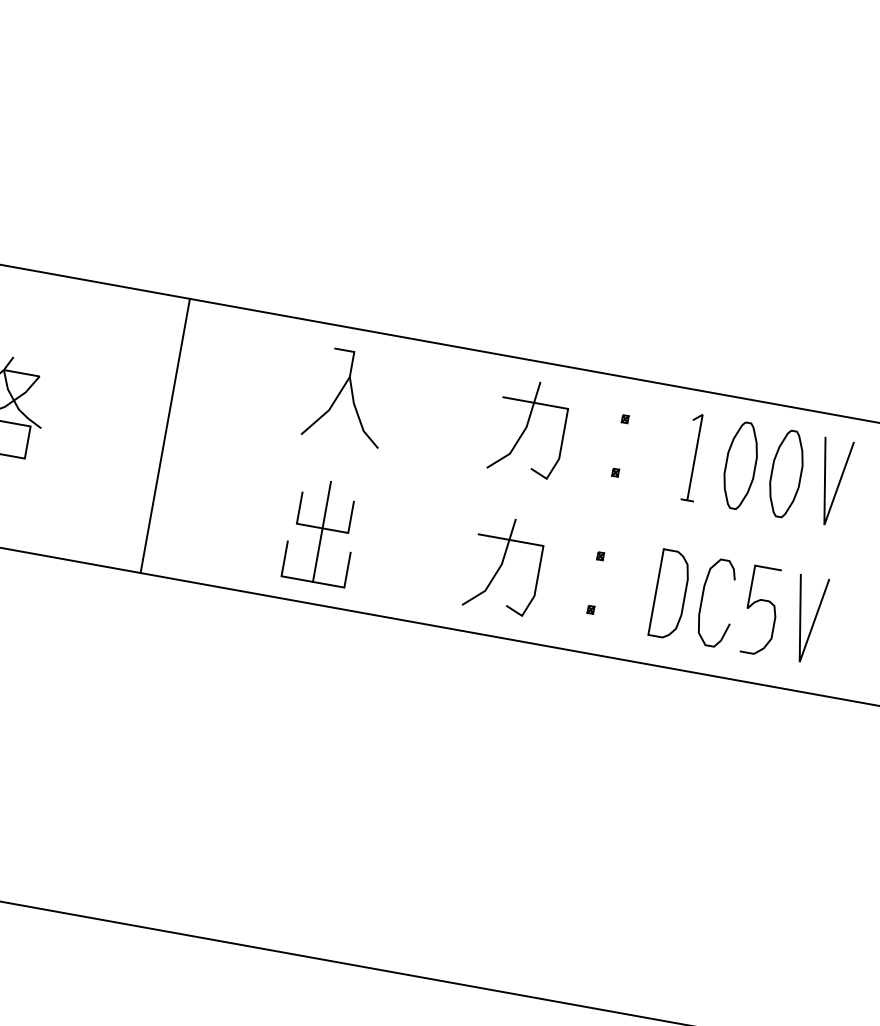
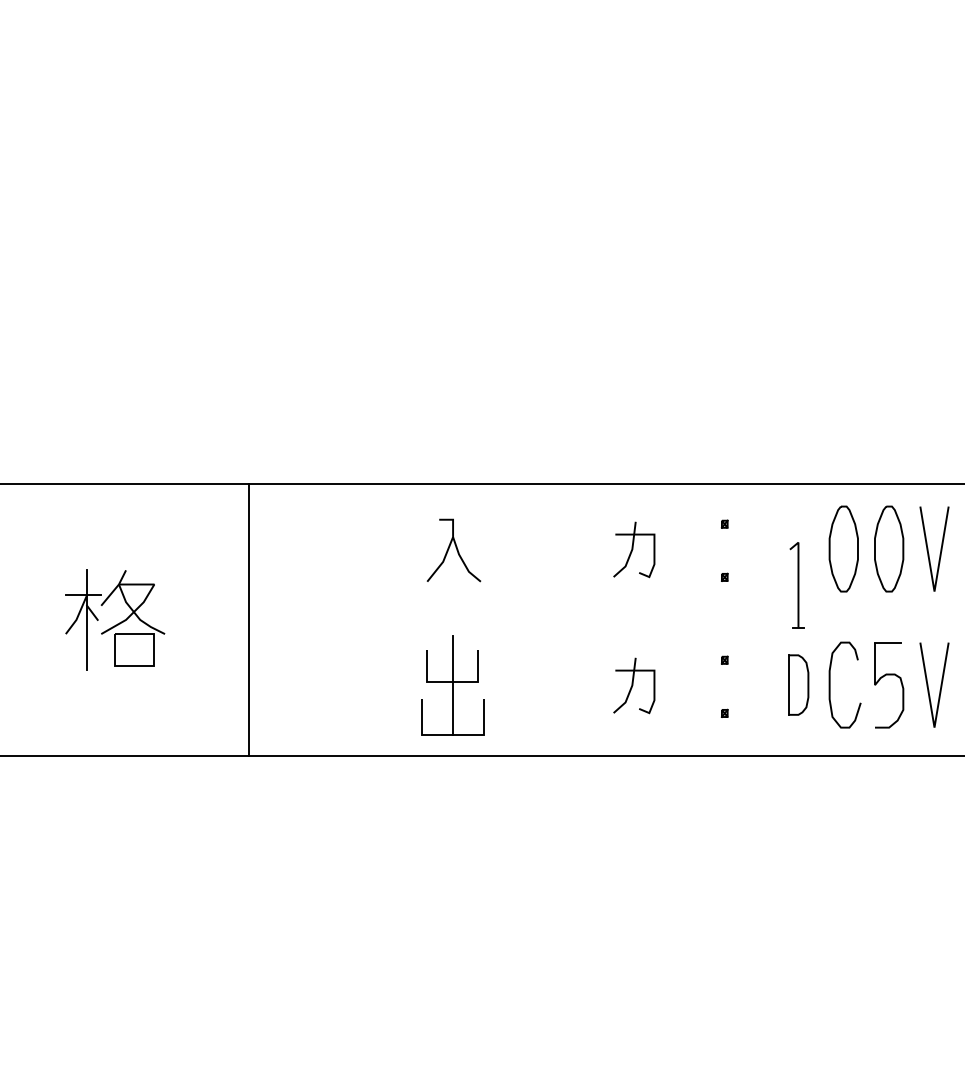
part: (347, 396) -> (453, 550), size x0.7
part: (528, 428) -> (633, 549), size x0.6
line: (165, 435) -> (249, 619), moved
part: (692, 457) -> (796, 585), moved
part: (504, 565) -> (633, 685), size x0.6
part: (670, 594) -> (798, 684), size x0.7

